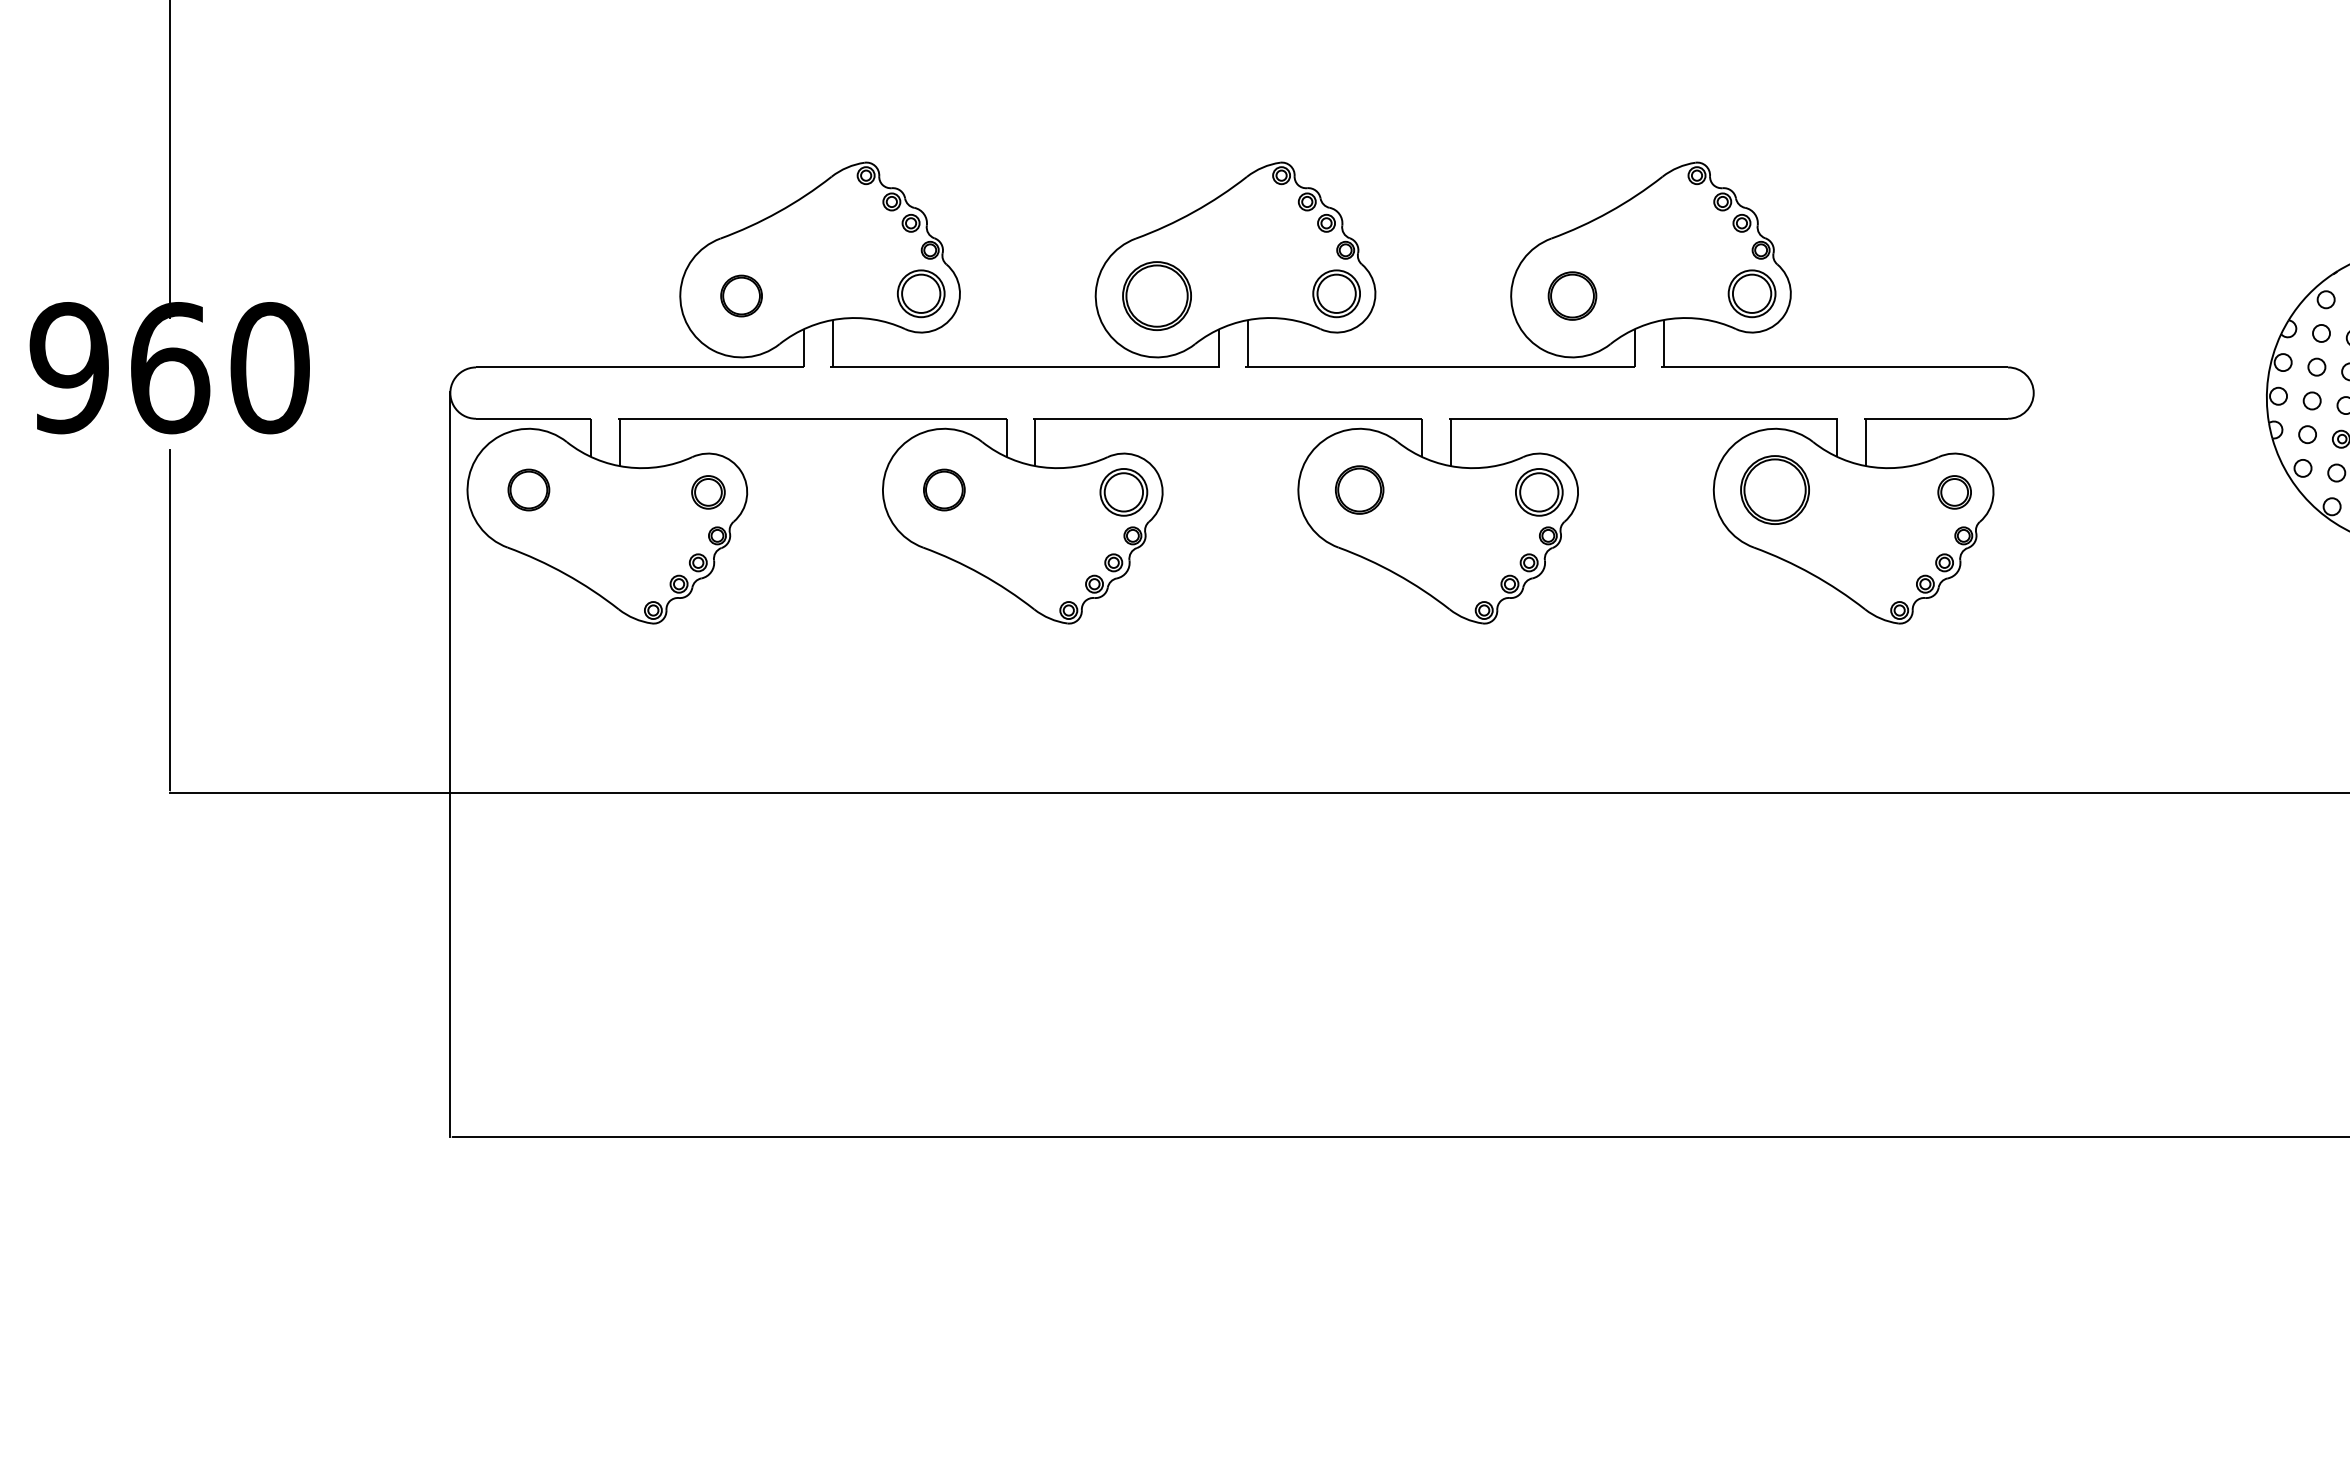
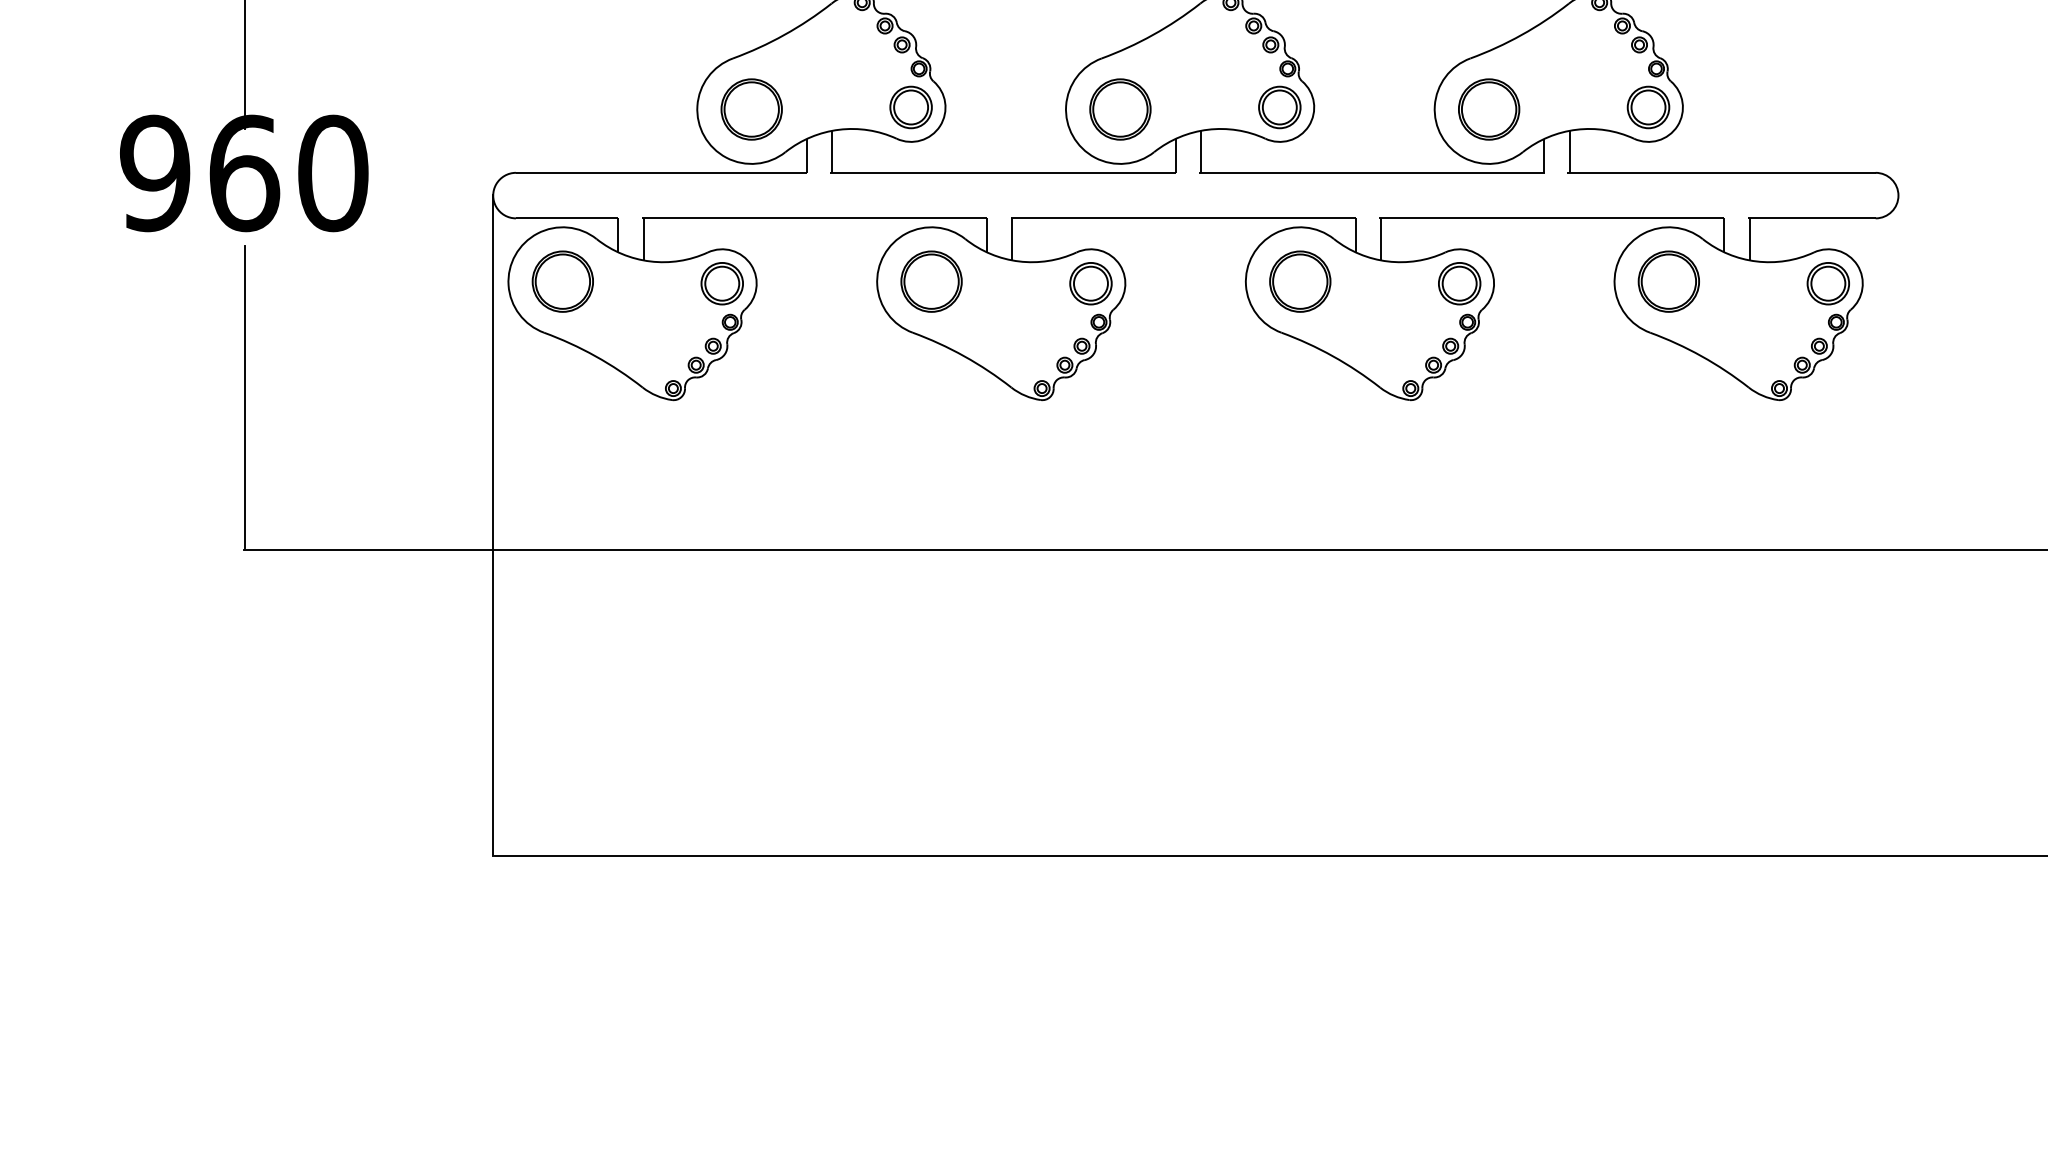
part: (741, 295) -> (751, 108), size x1.67
part: (1572, 295) -> (1489, 108), size x1.43
part: (528, 489) -> (562, 281), size x1.67
part: (944, 489) -> (931, 281), size x1.67
part: (1359, 489) -> (1300, 281), size x1.43
part: (708, 492) -> (722, 283), size x1.43
part: (1954, 492) -> (1828, 283), size x1.43

